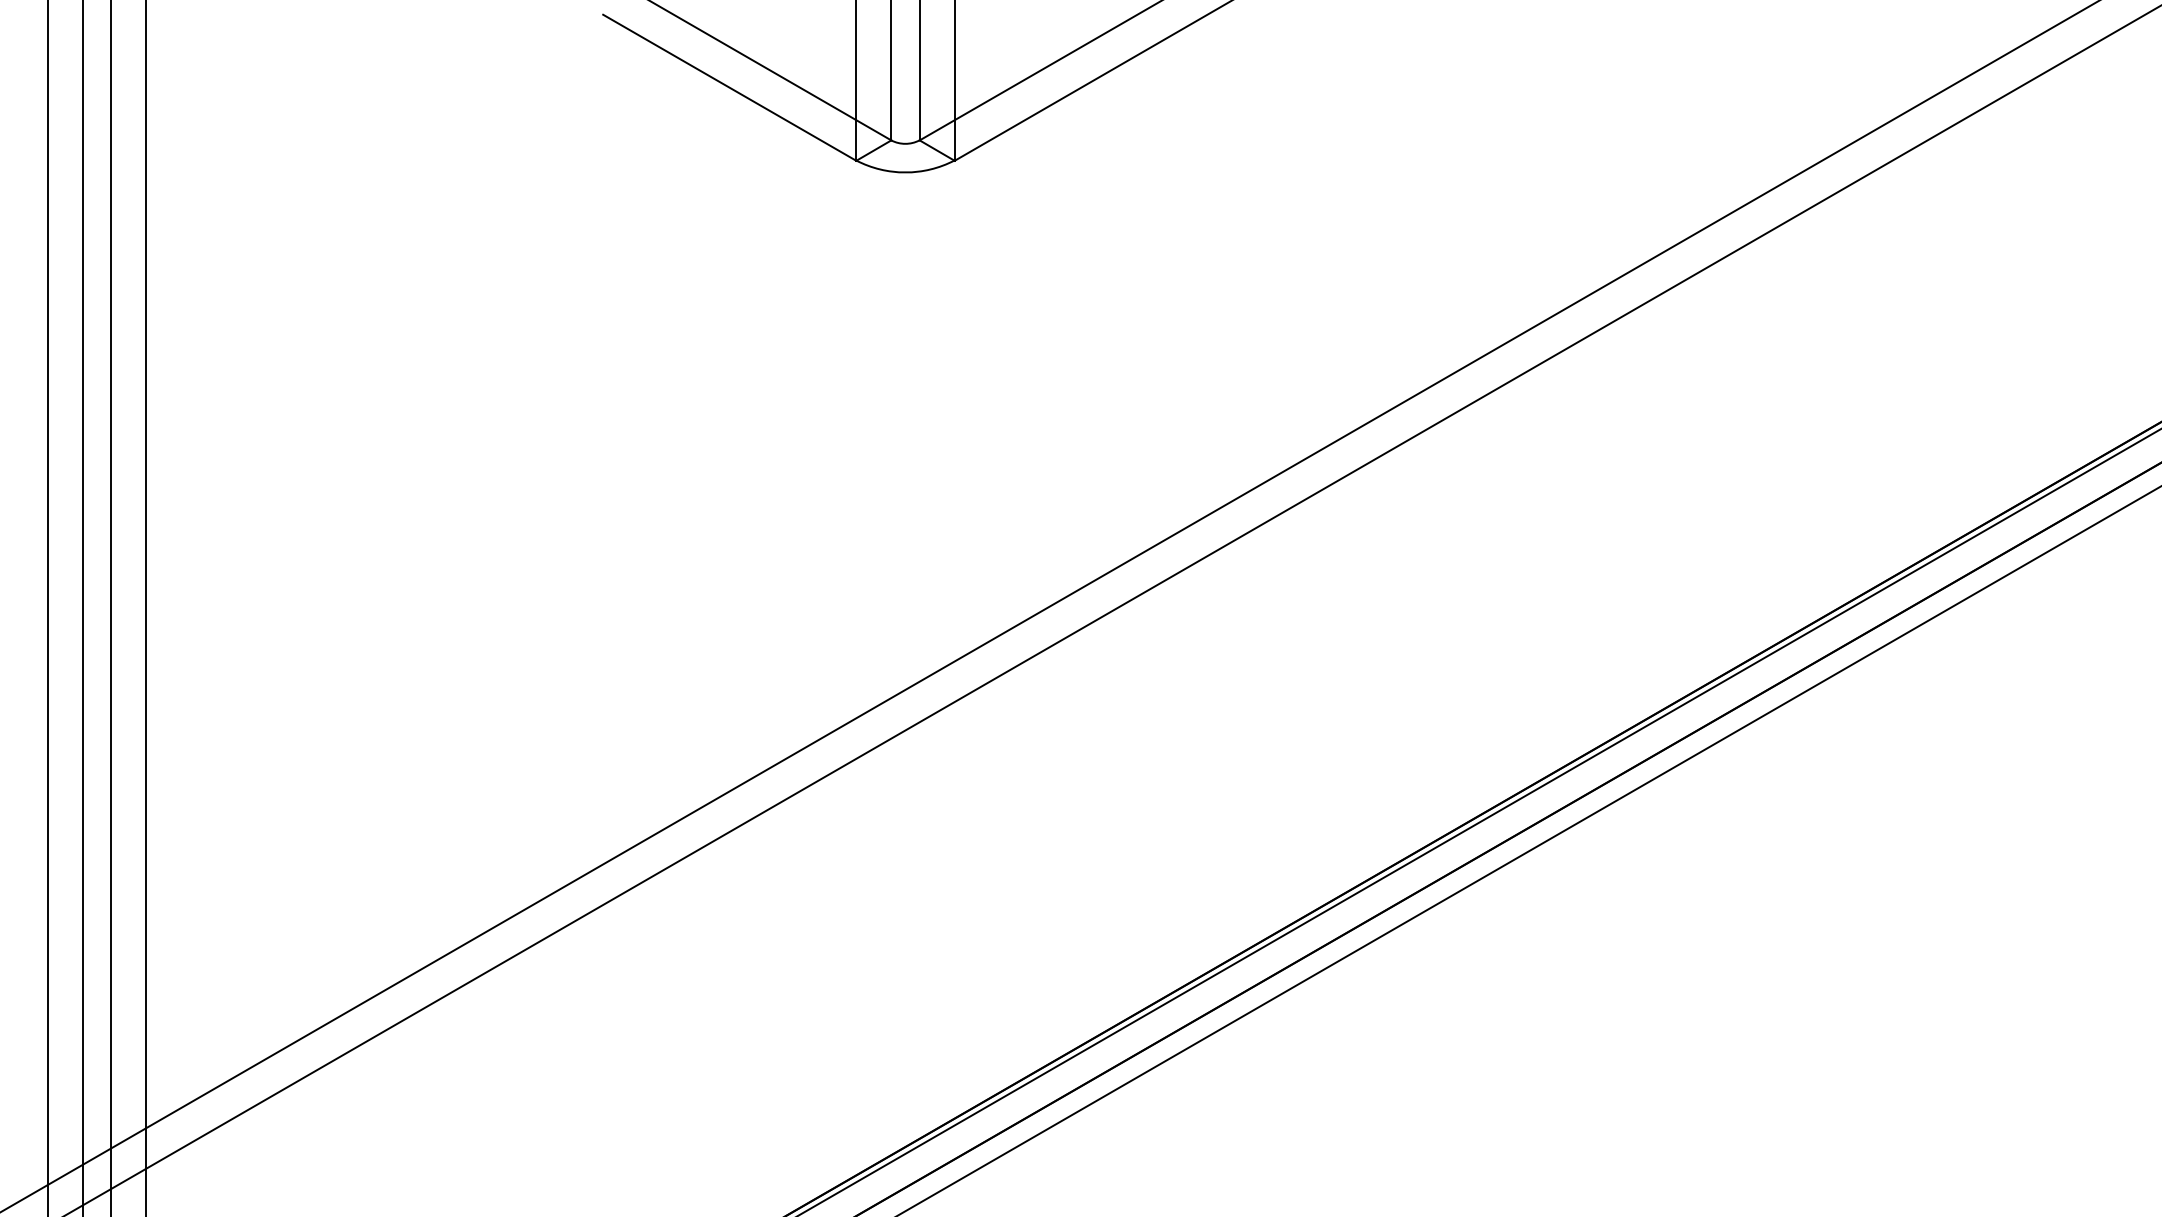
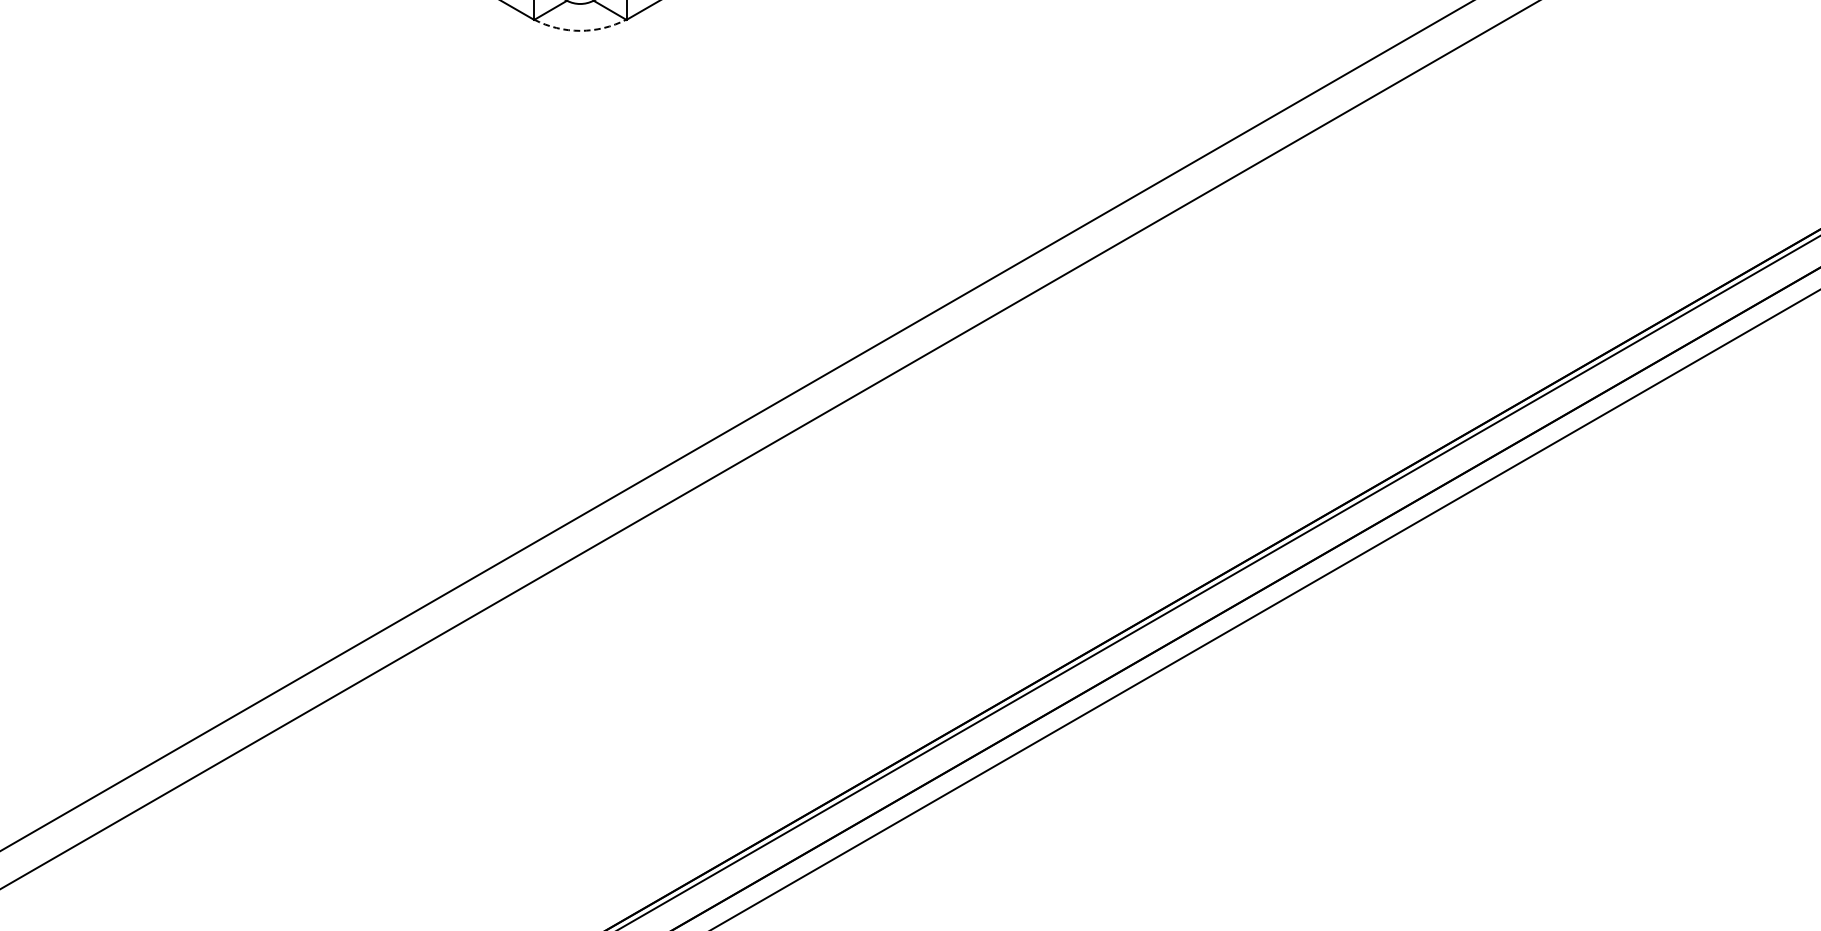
arc: (905, 172) -> (580, 30), solid -> dashed

